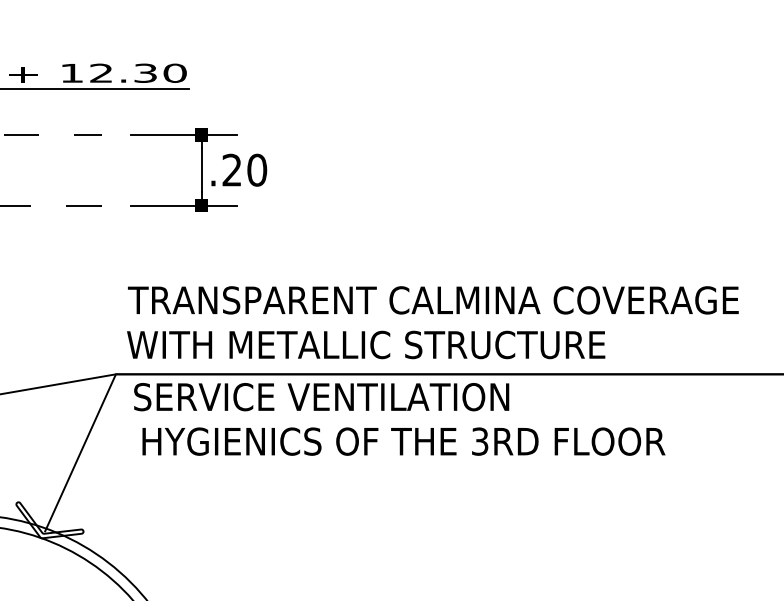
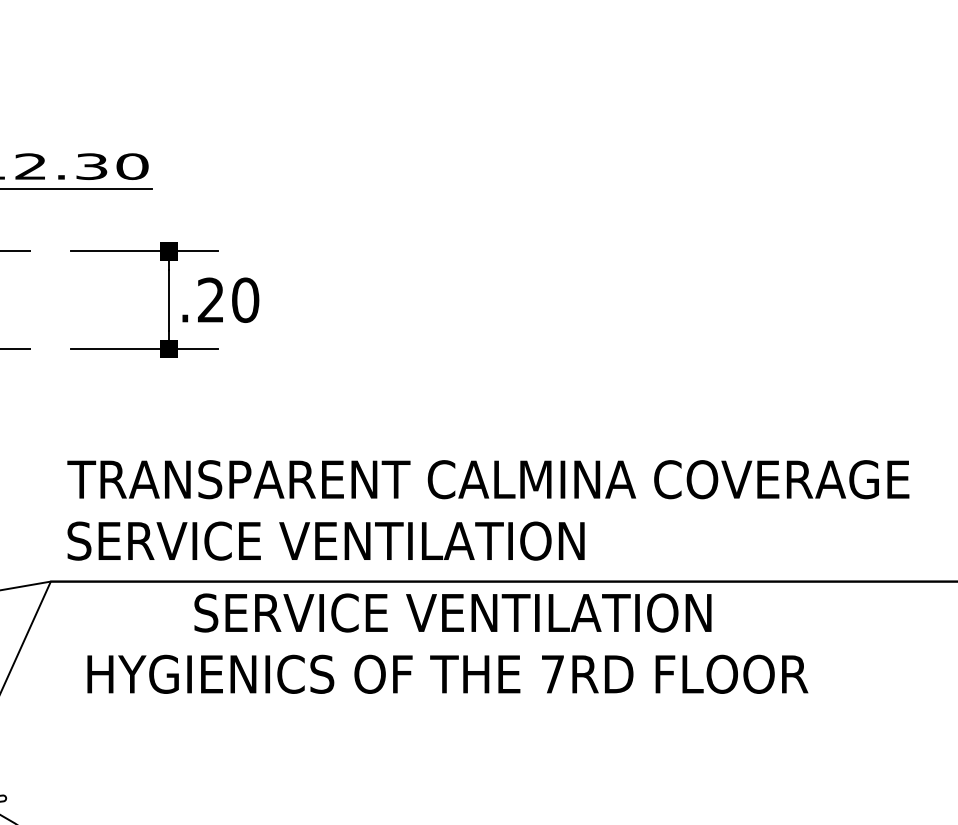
text: (366, 344) -> (396, 540), WITH METALLIC STRUCTURE -> SERVICE VENTILATION
text: (321, 397) -> (452, 613), moved
text: (480, 441) -> (553, 674), 3RD -> 7RD

